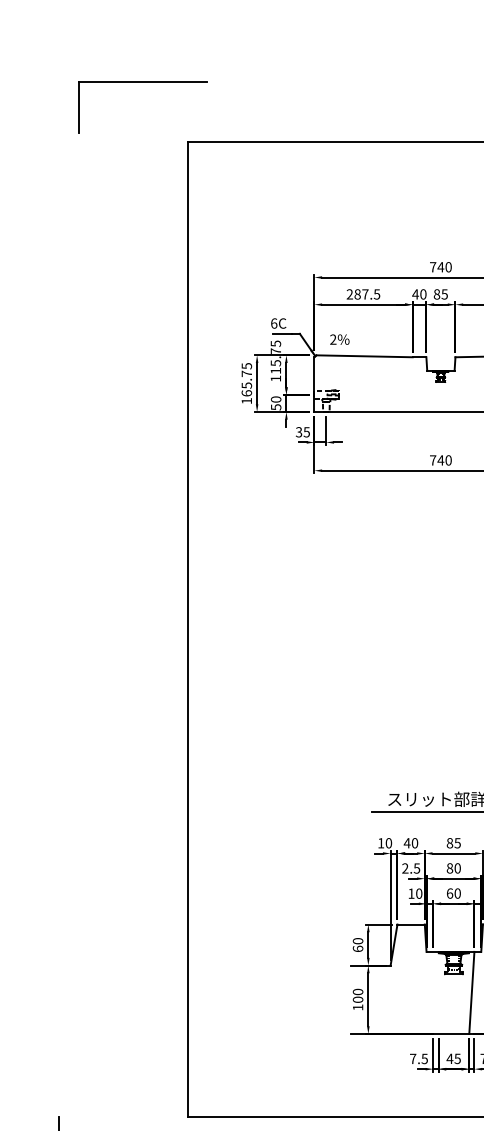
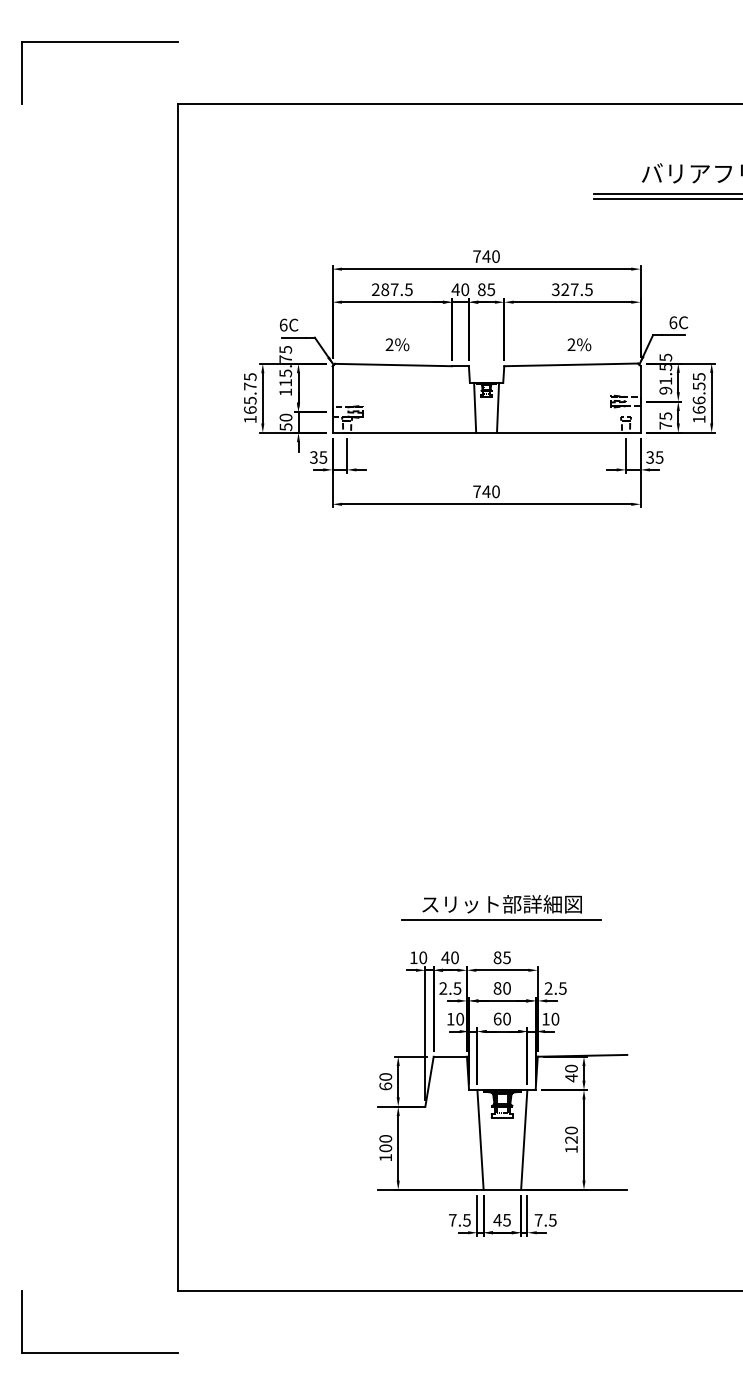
part: (142, 82) -> (99, 42), moved
text: (339, 339) -> (397, 344), moved
line: (431, 391) -> (475, 407), added
line: (449, 391) -> (497, 407), added
line: (435, 992) -> (480, 1139), added

